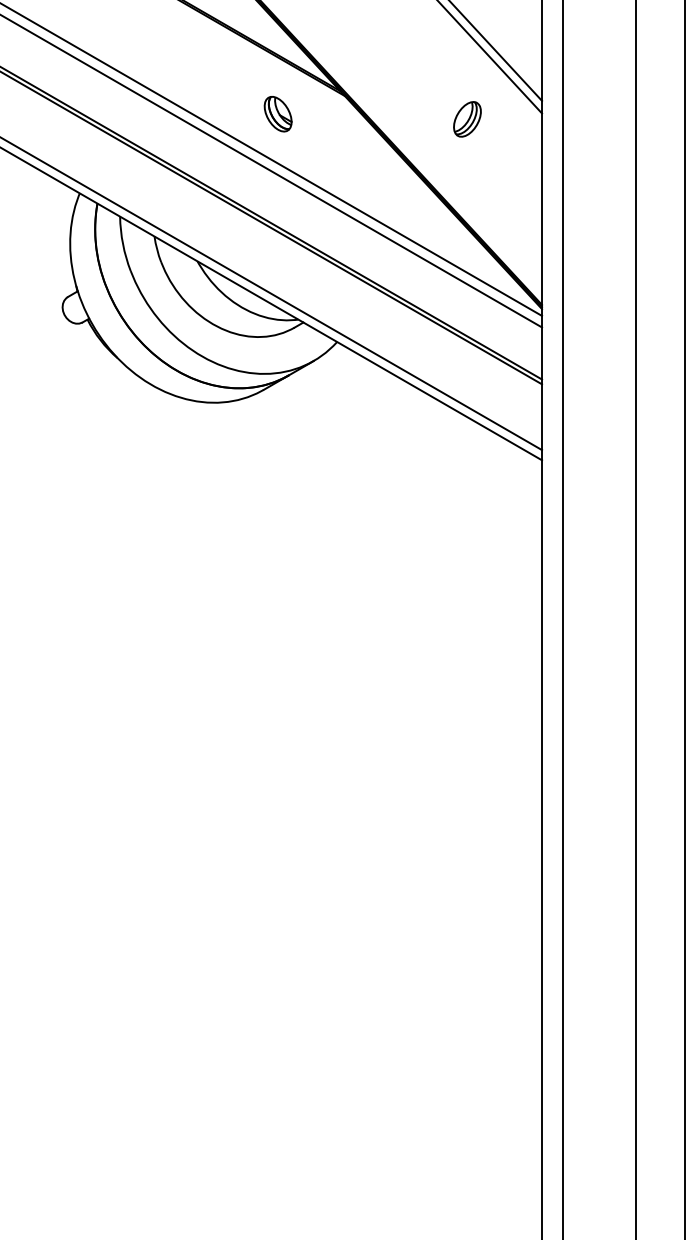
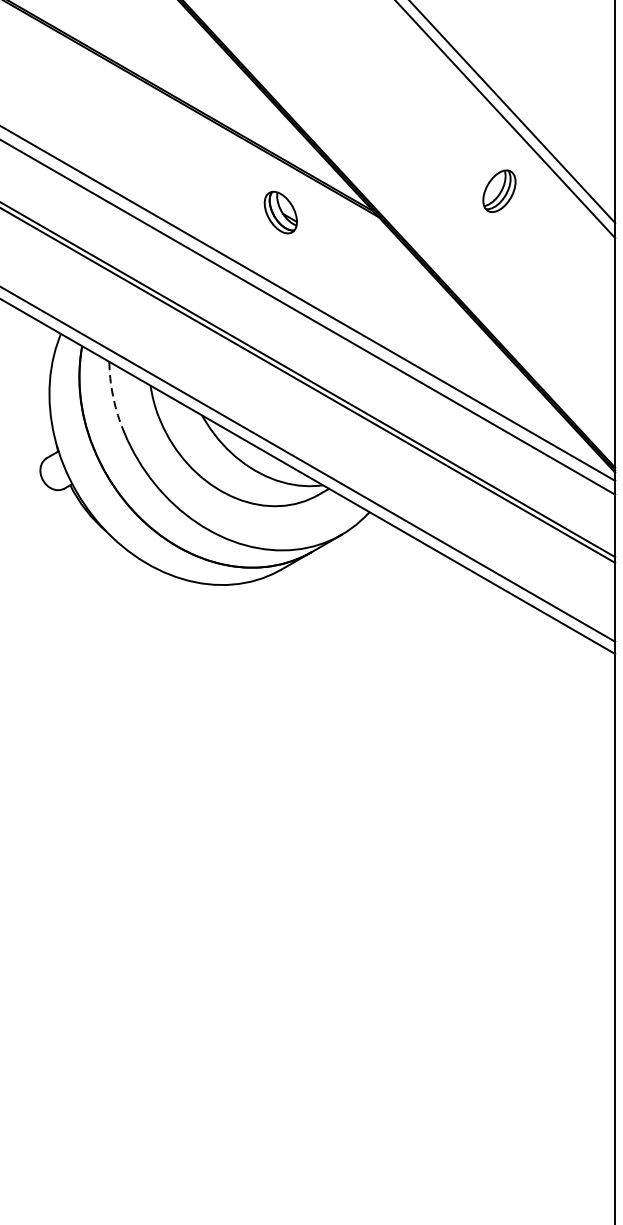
part: (277, 114) -> (280, 212), moved
part: (467, 119) -> (499, 191), moved
arc: (123, 244) -> (113, 395), solid -> dashed

